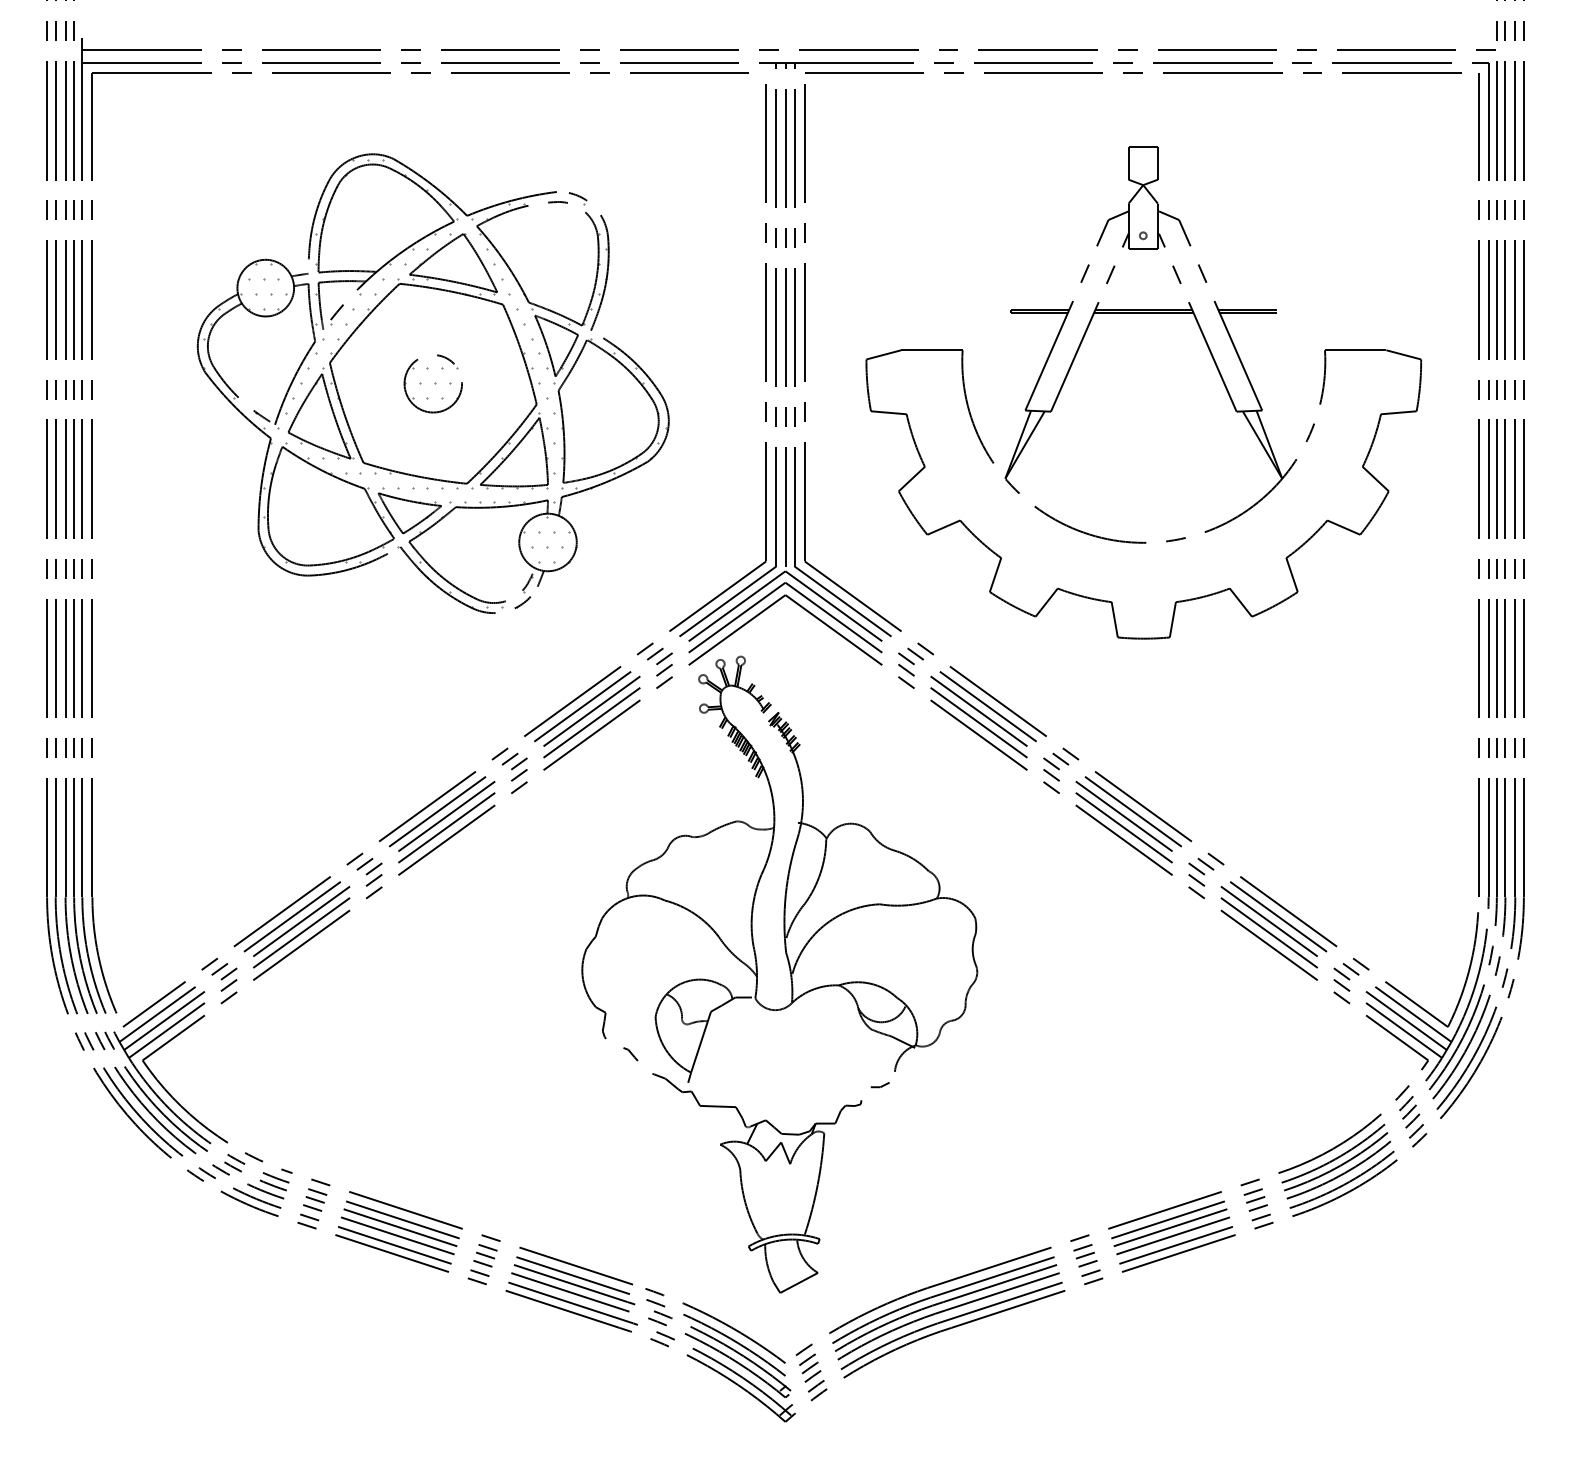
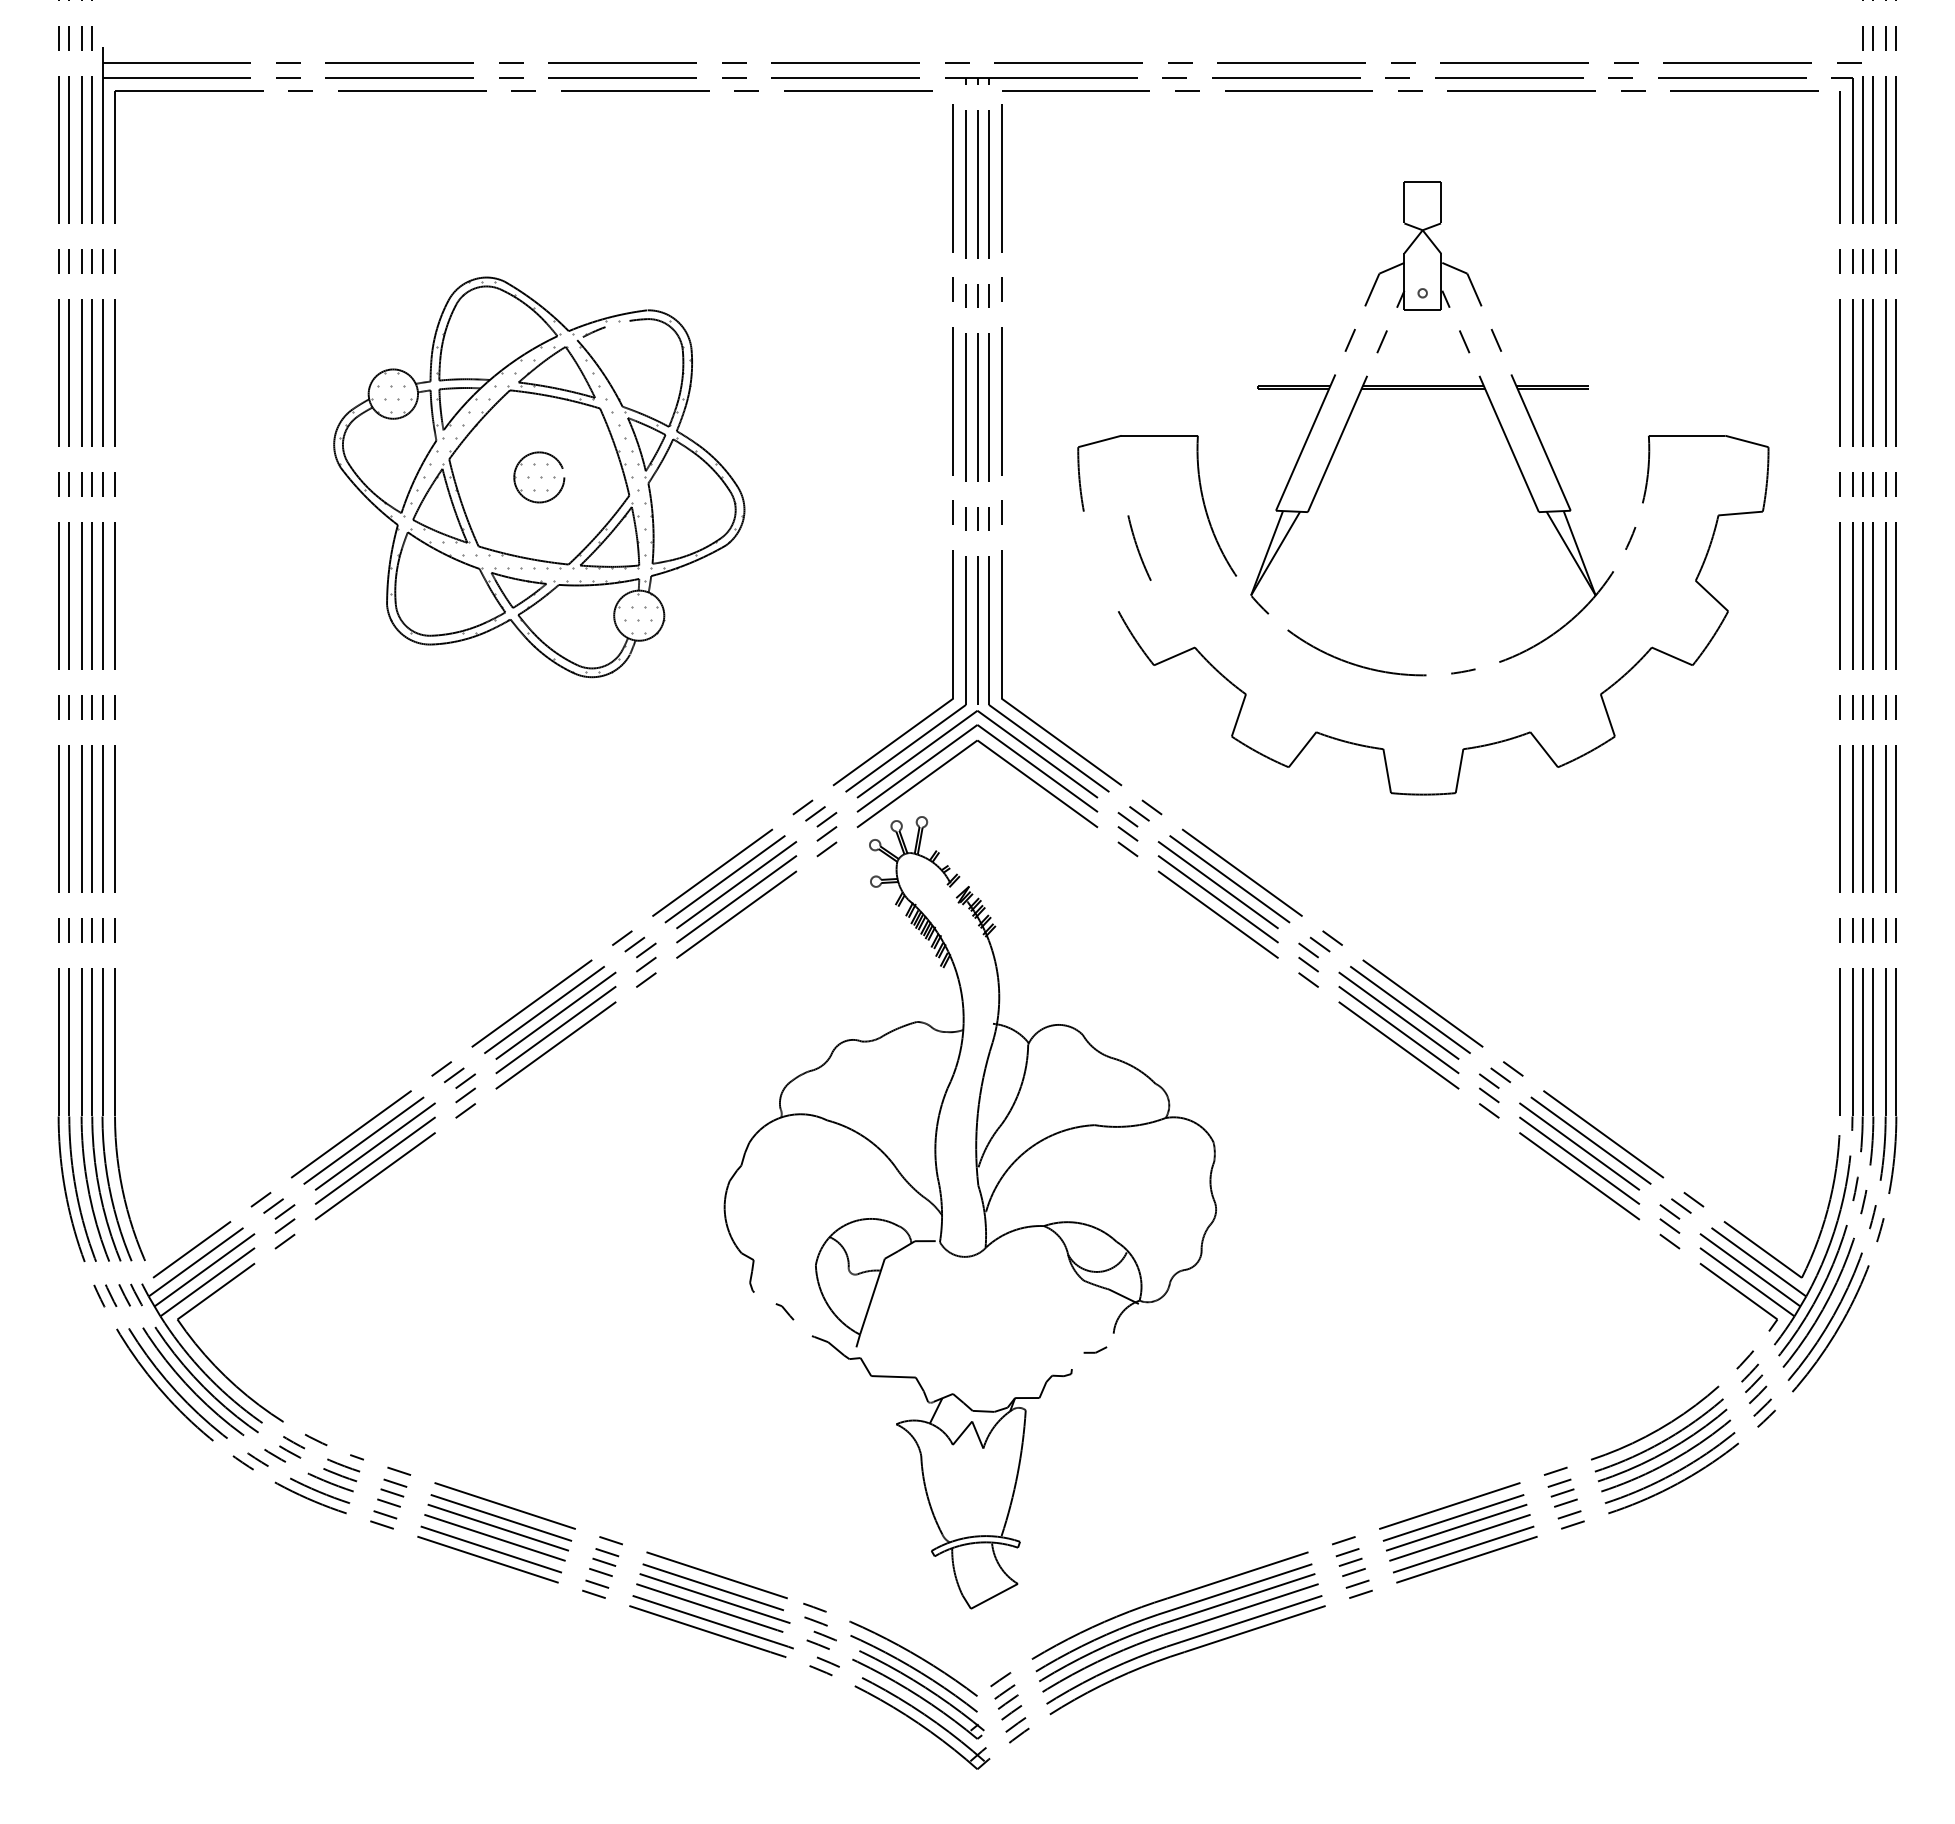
part: (433, 383) -> (539, 477), size x0.7
line: (888, 412) -> (1105, 513), removed
line: (911, 478) -> (1134, 595), removed

